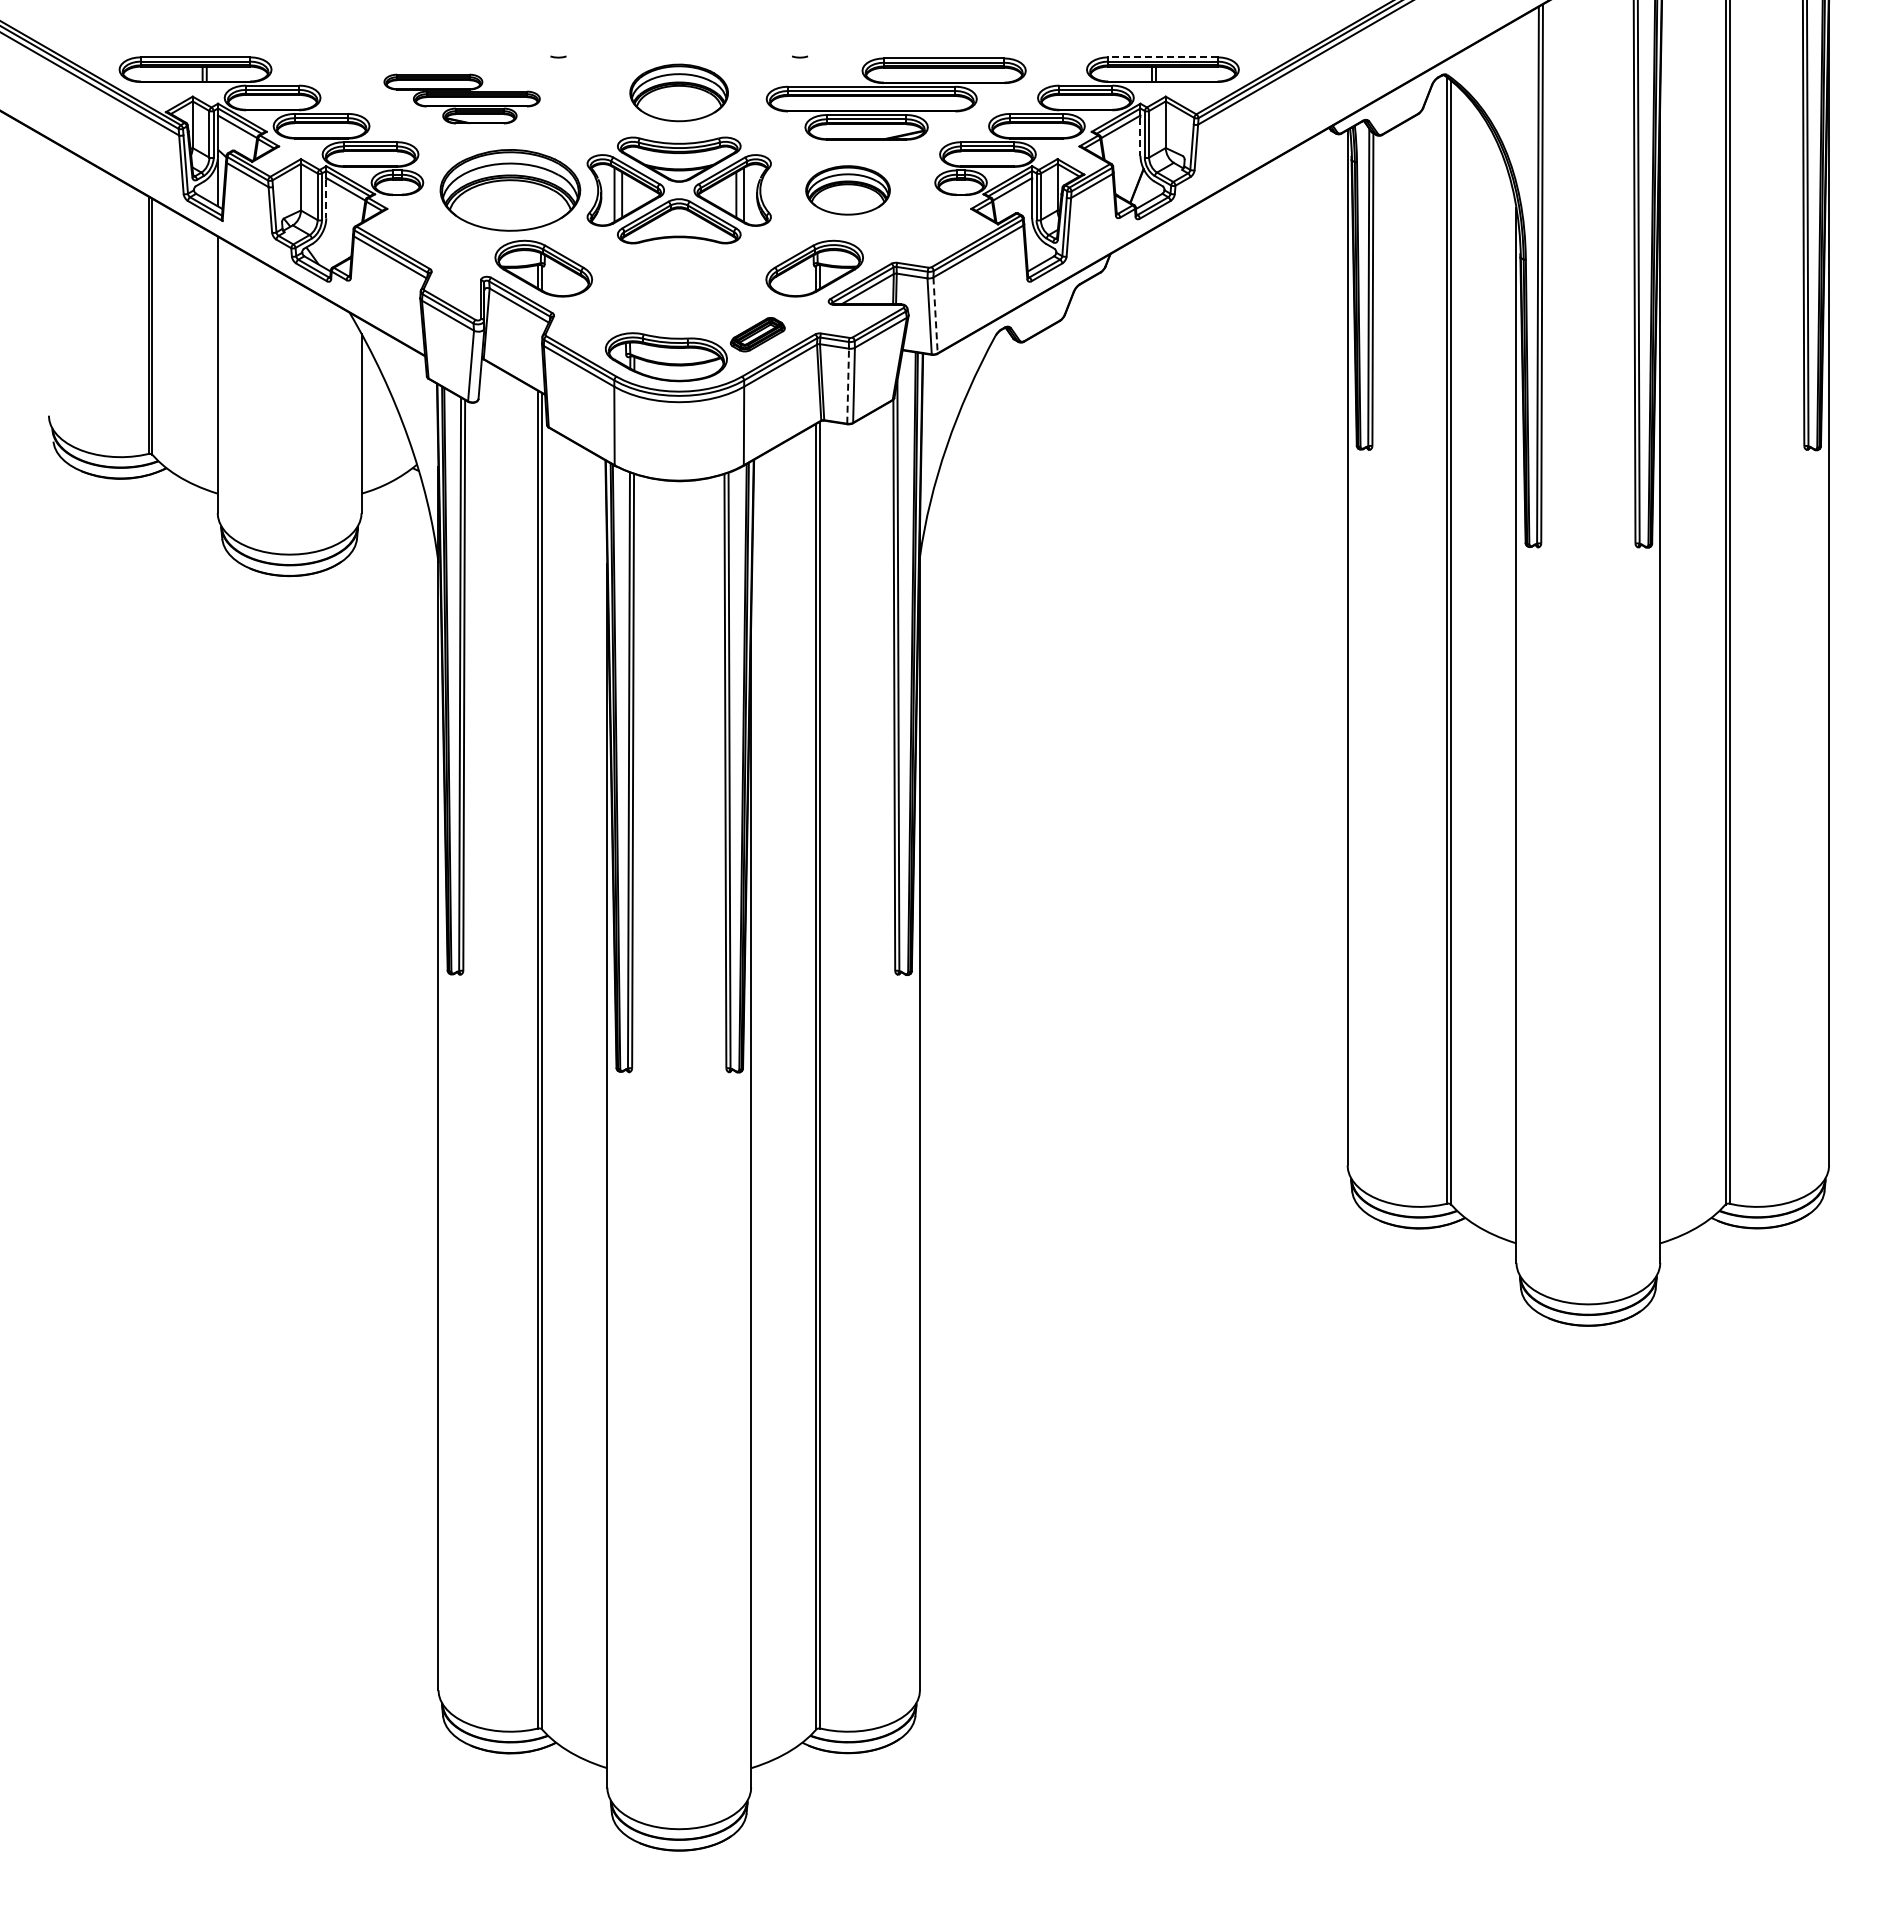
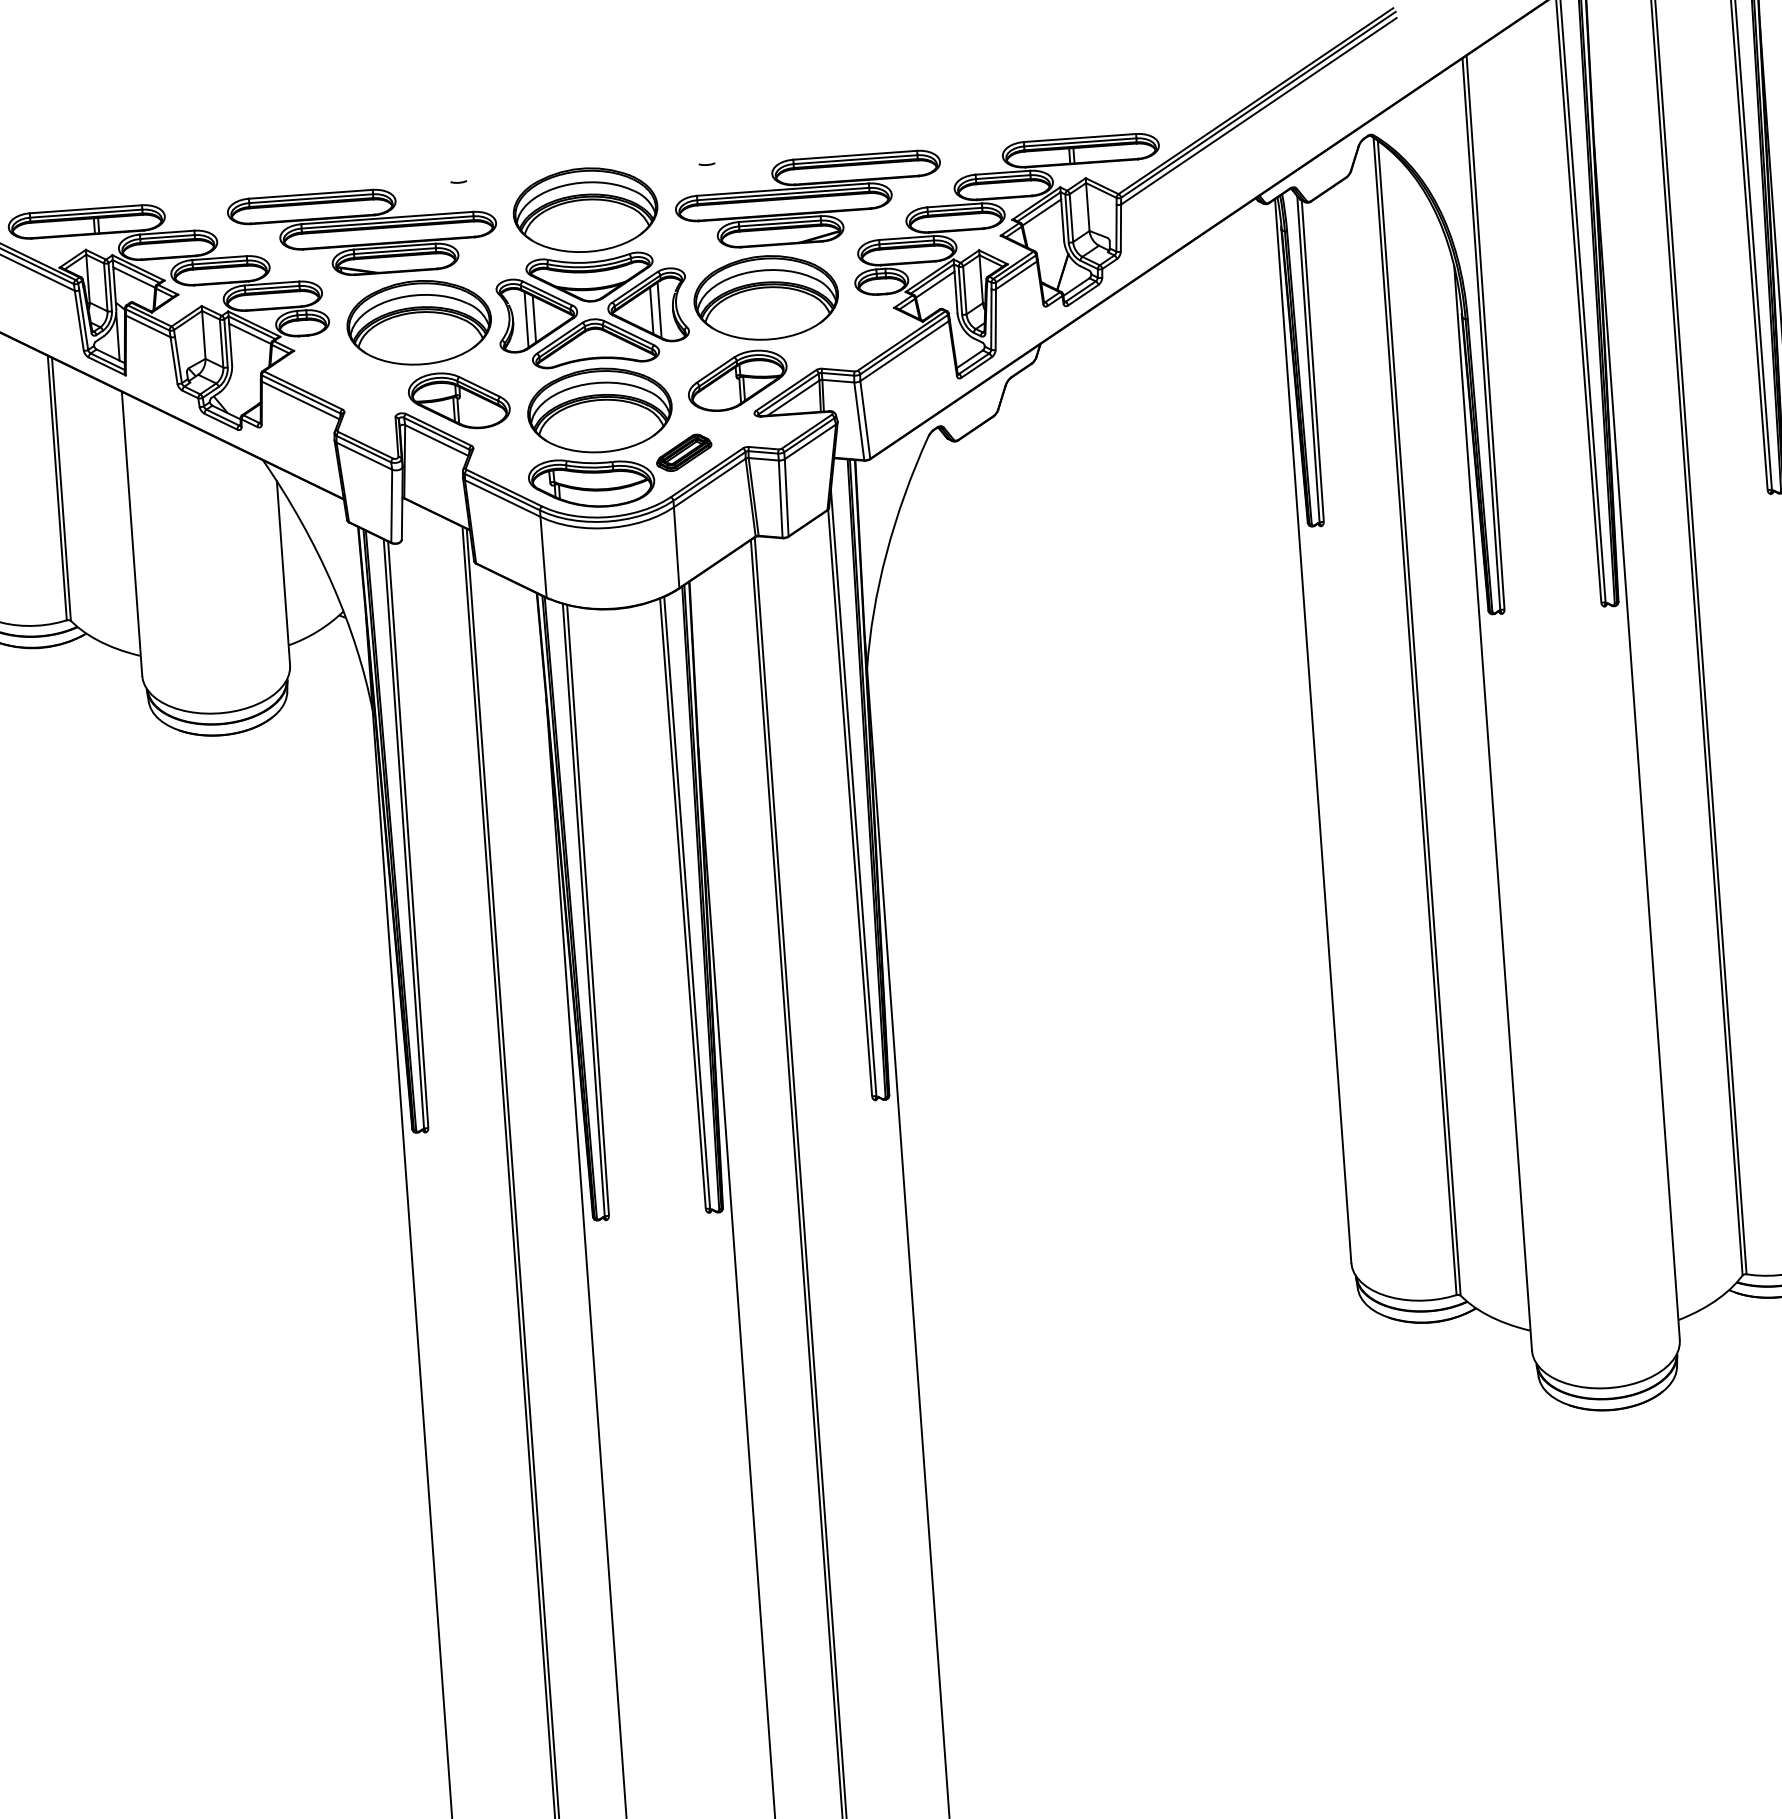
line: (1162, 57) -> (1079, 138), dashed -> solid
part: (678, 92) -> (584, 209), size x1.43
part: (461, 98) -> (362, 231), size x1.67
line: (1140, 136) -> (1062, 221), dashed -> solid
part: (847, 190) -> (765, 298), size x1.67
line: (326, 199) -> (230, 345), dashed -> solid
part: (678, 287) -> (599, 410), added
line: (935, 315) -> (865, 420), dashed -> solid
line: (848, 386) -> (781, 499), dashed -> solid

